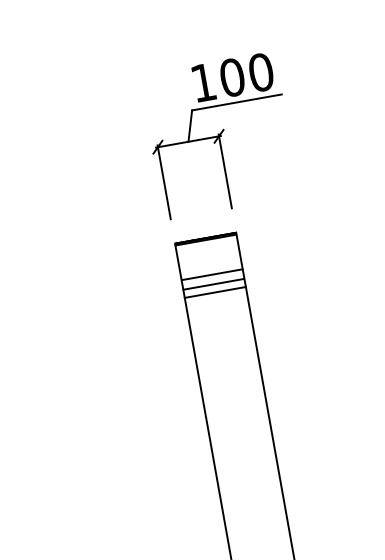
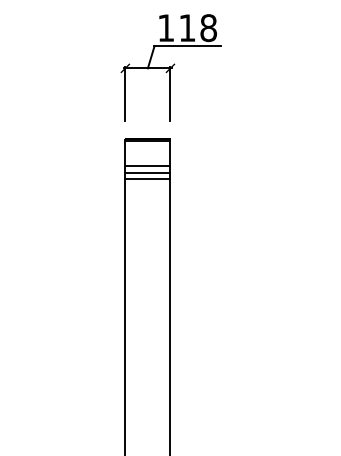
text: (247, 75) -> (198, 28), 100 -> 118

